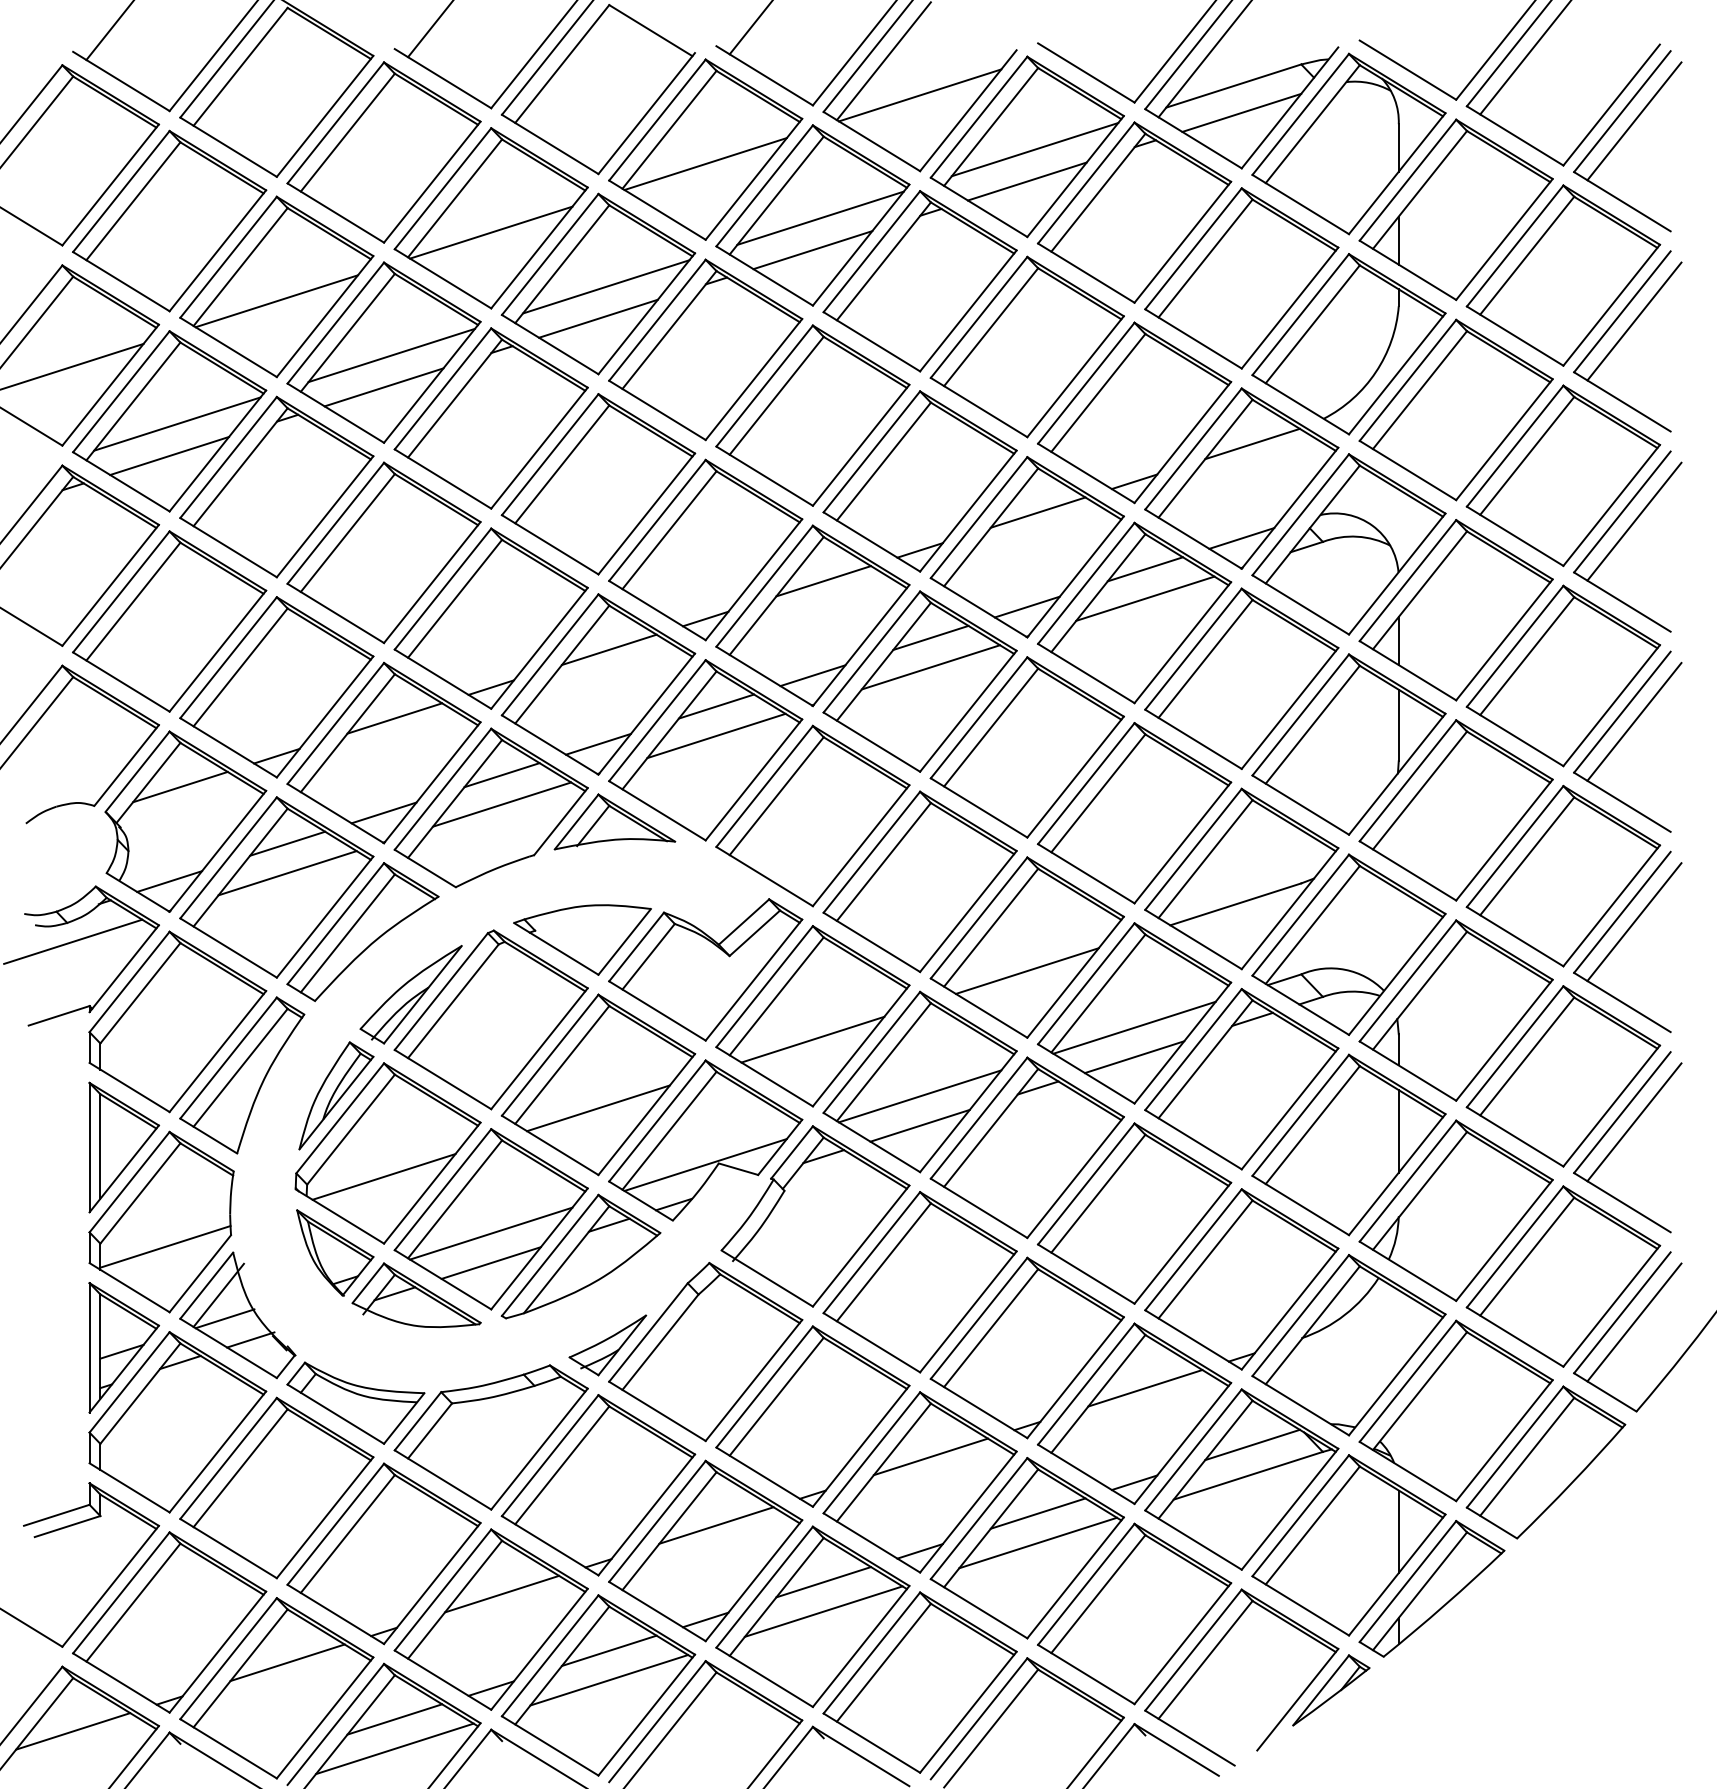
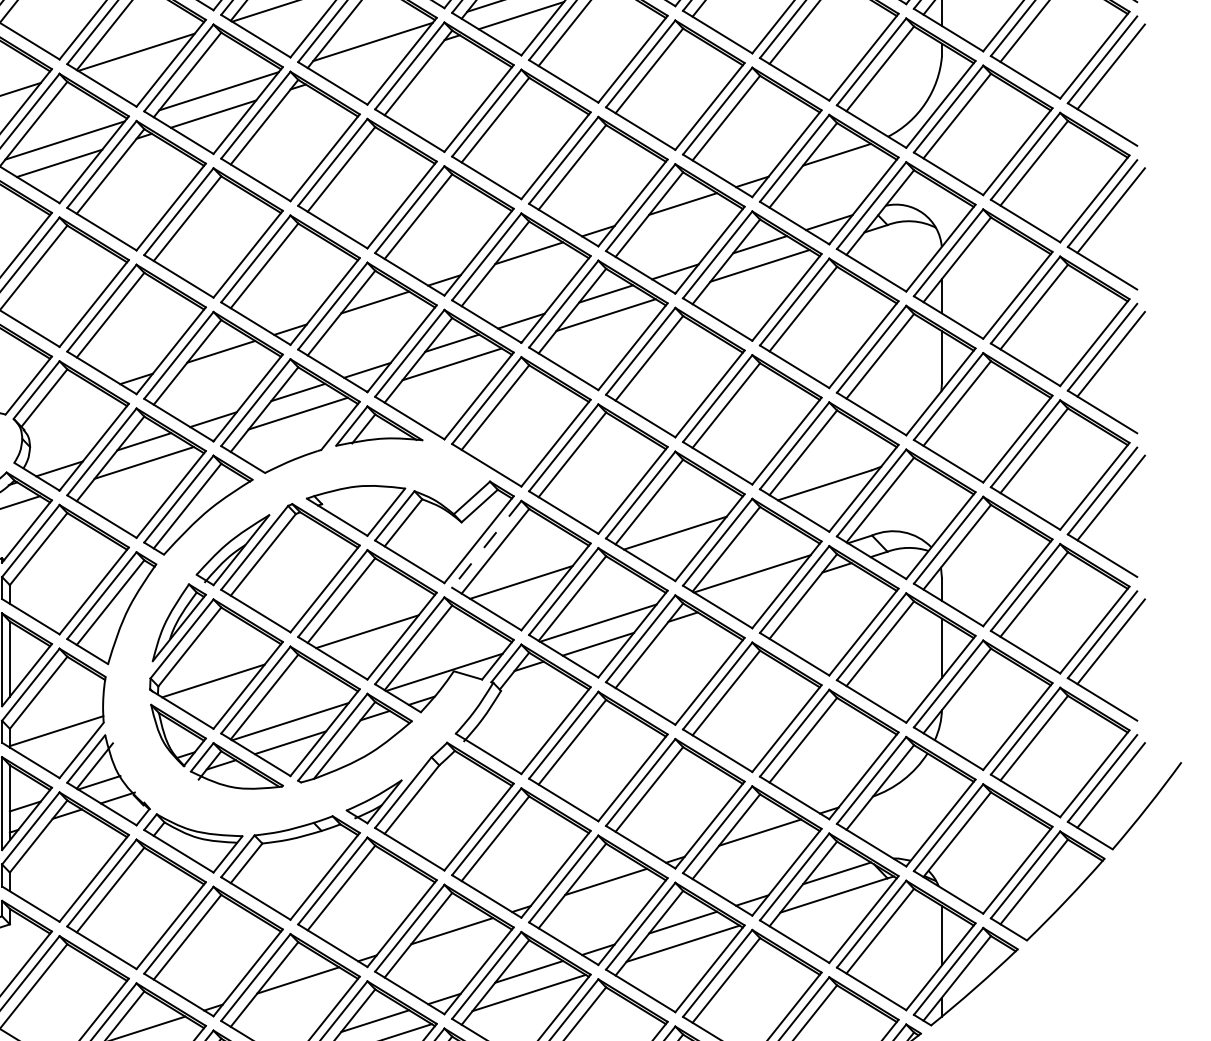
line: (598, 318) -> (367, 64), removed
line: (180, 786) -> (67, 400), removed
line: (764, 987) -> (486, 544), solid -> dashed
line: (1134, 1057) -> (752, 595), removed

